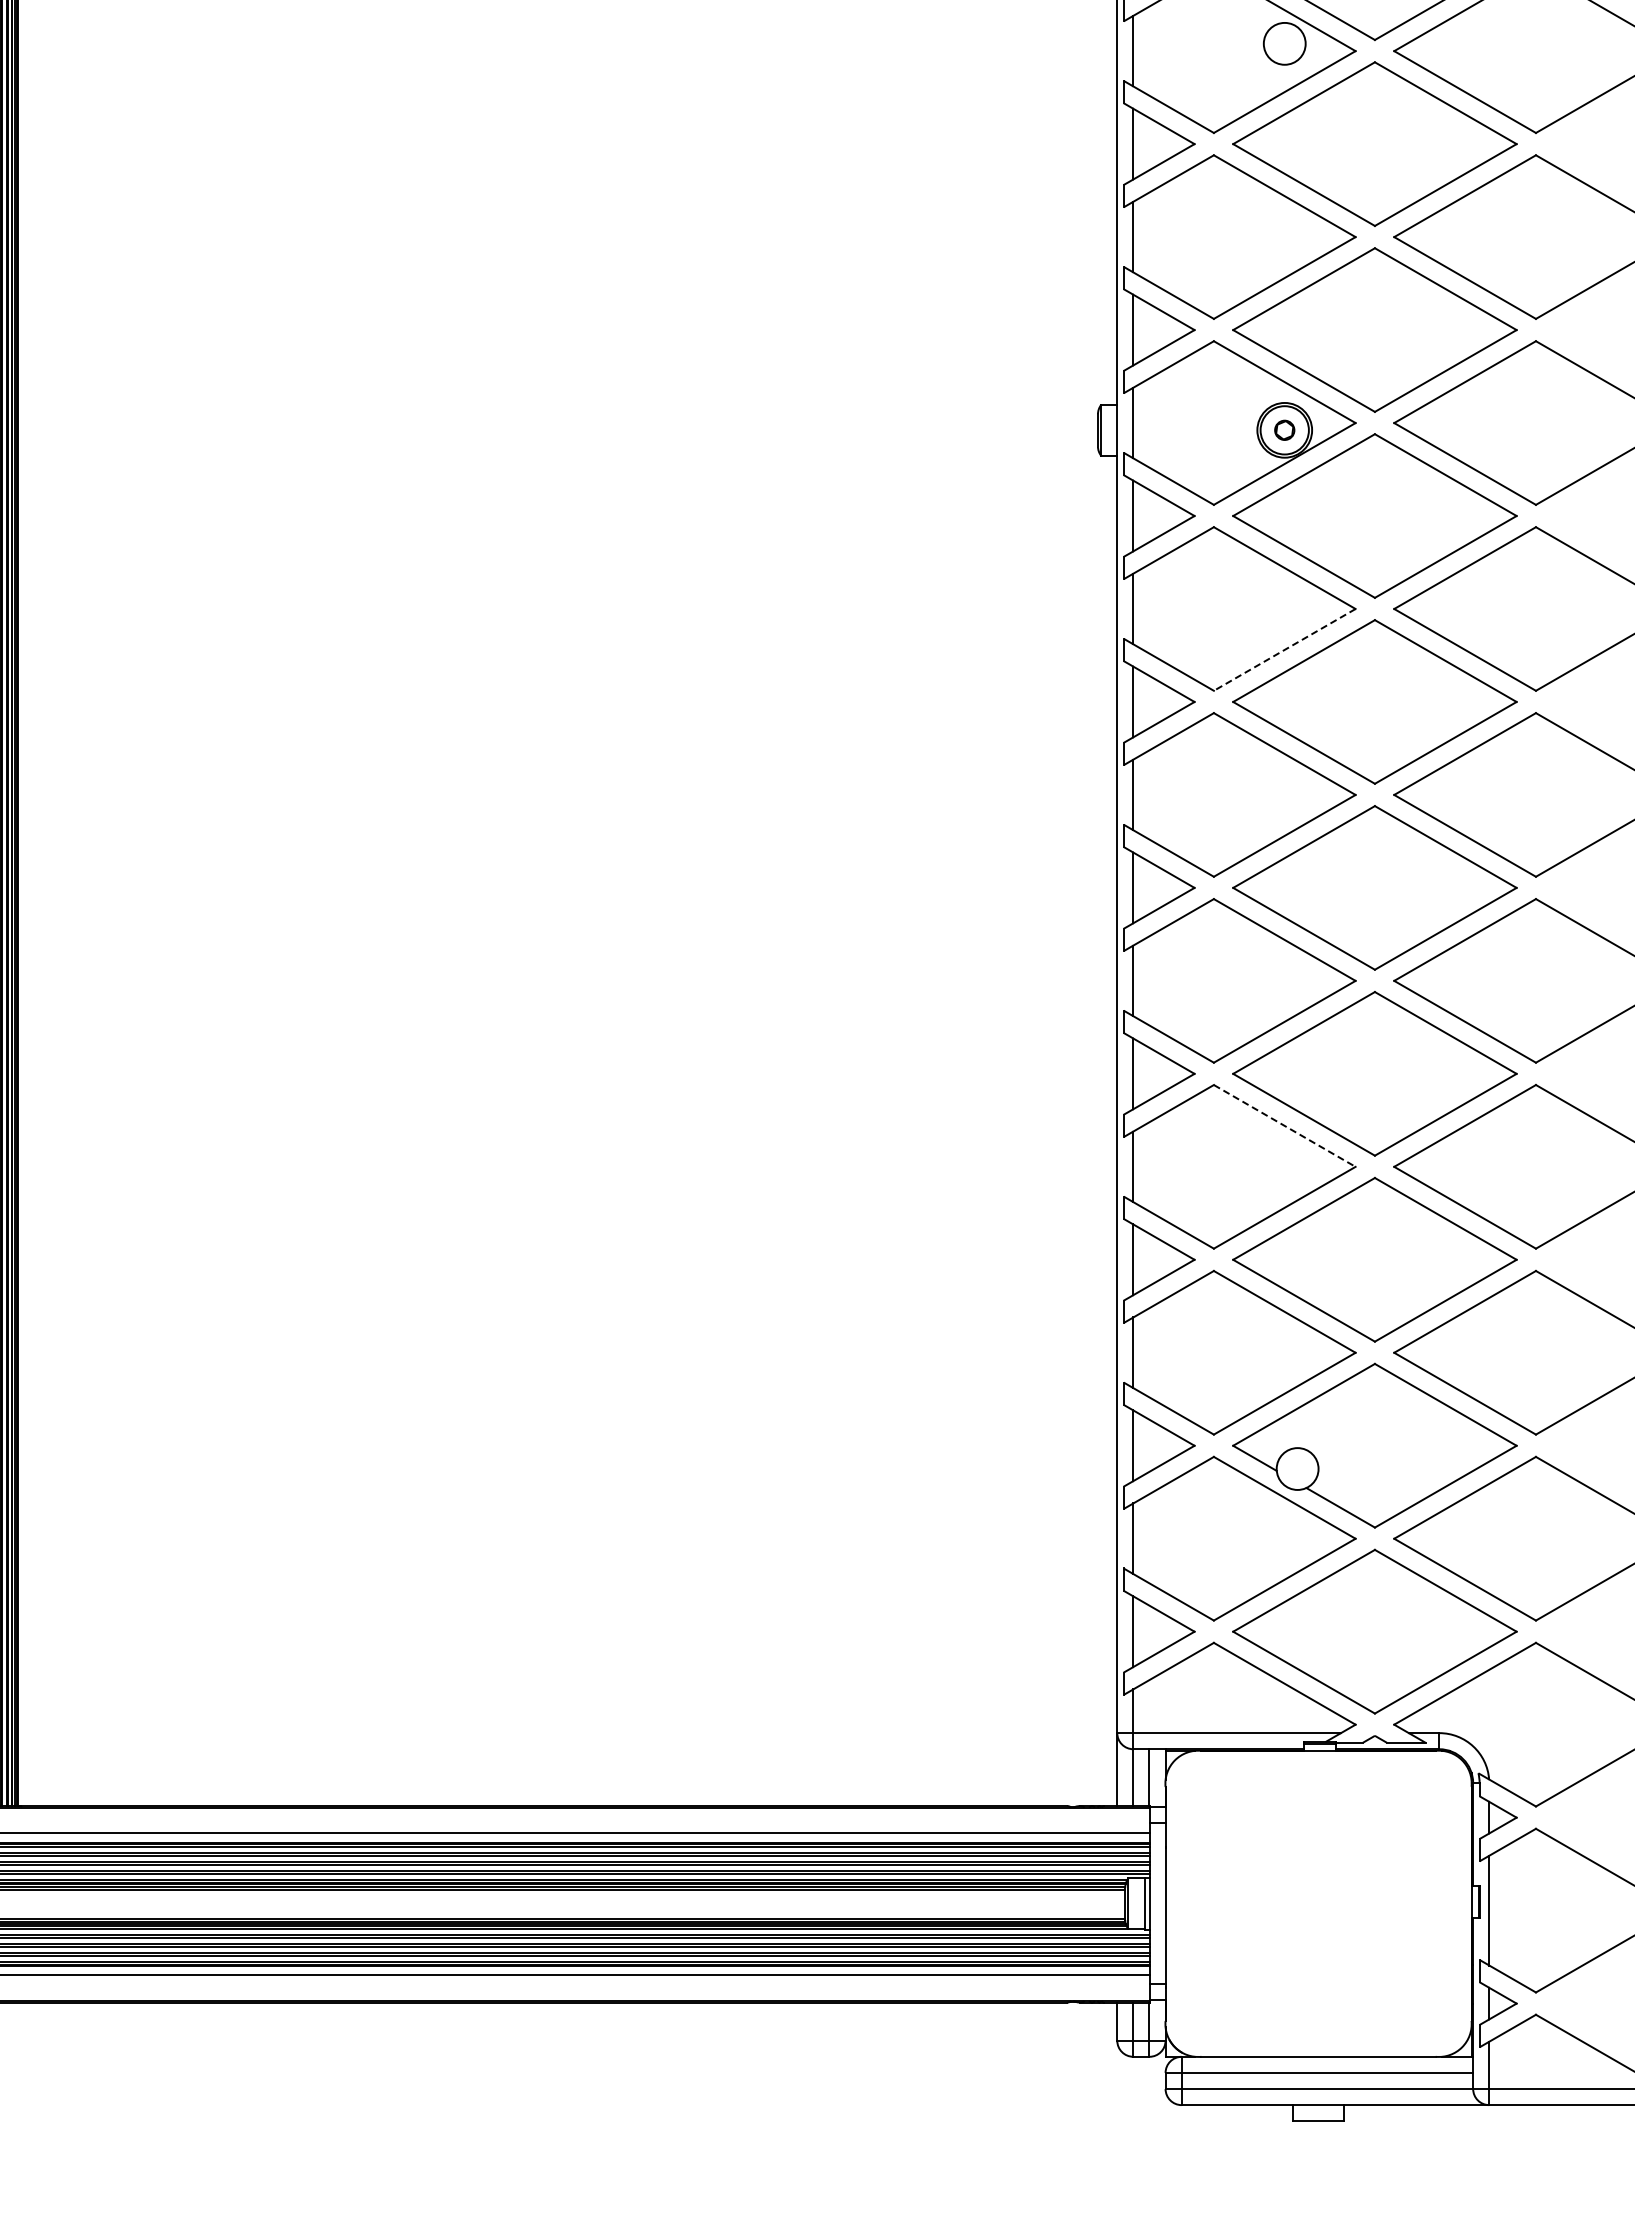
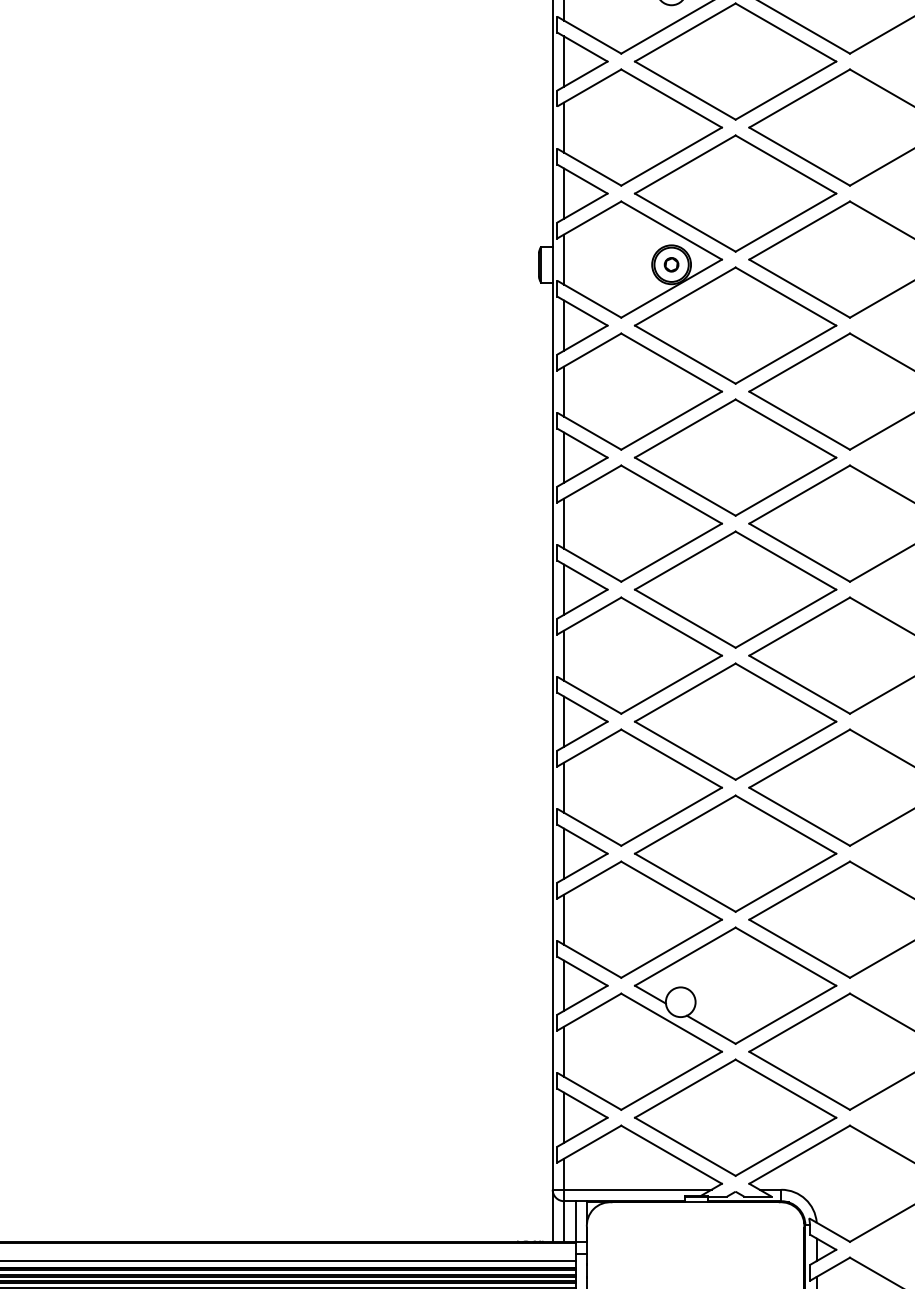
line: (1284, 649) -> (671, 420), dashed -> solid
line: (1284, 1125) -> (671, 758), dashed -> solid

